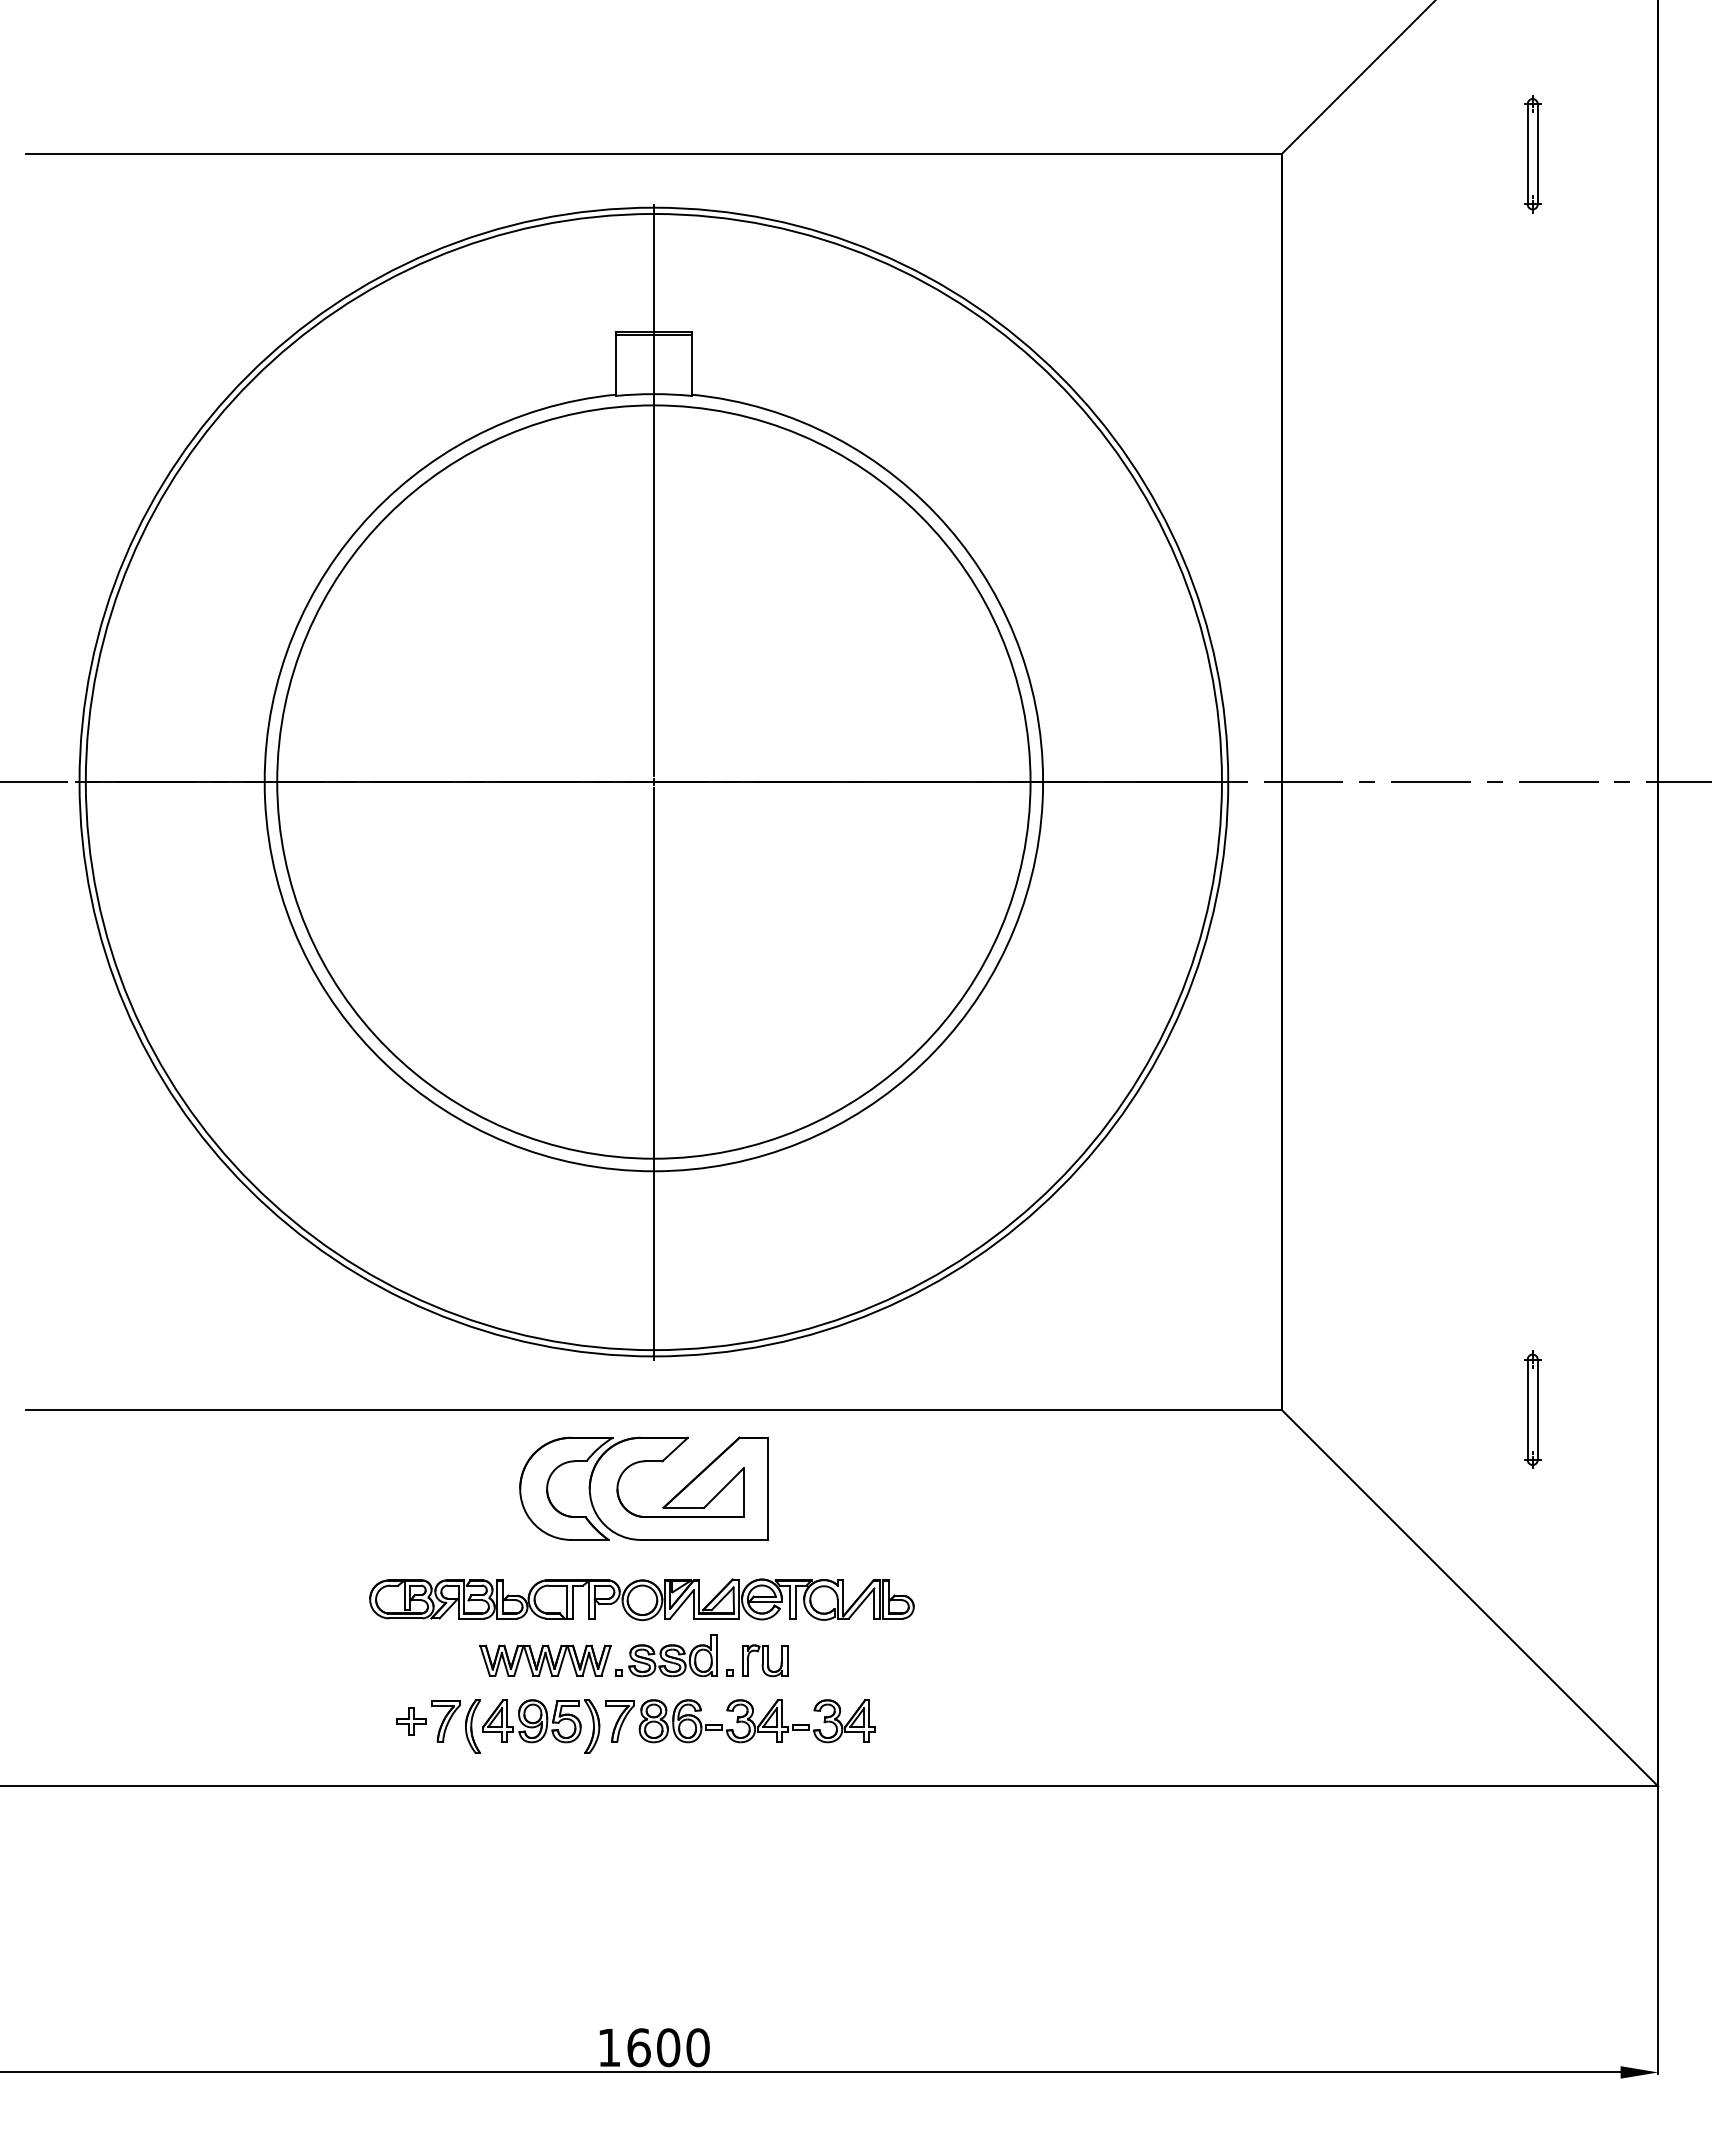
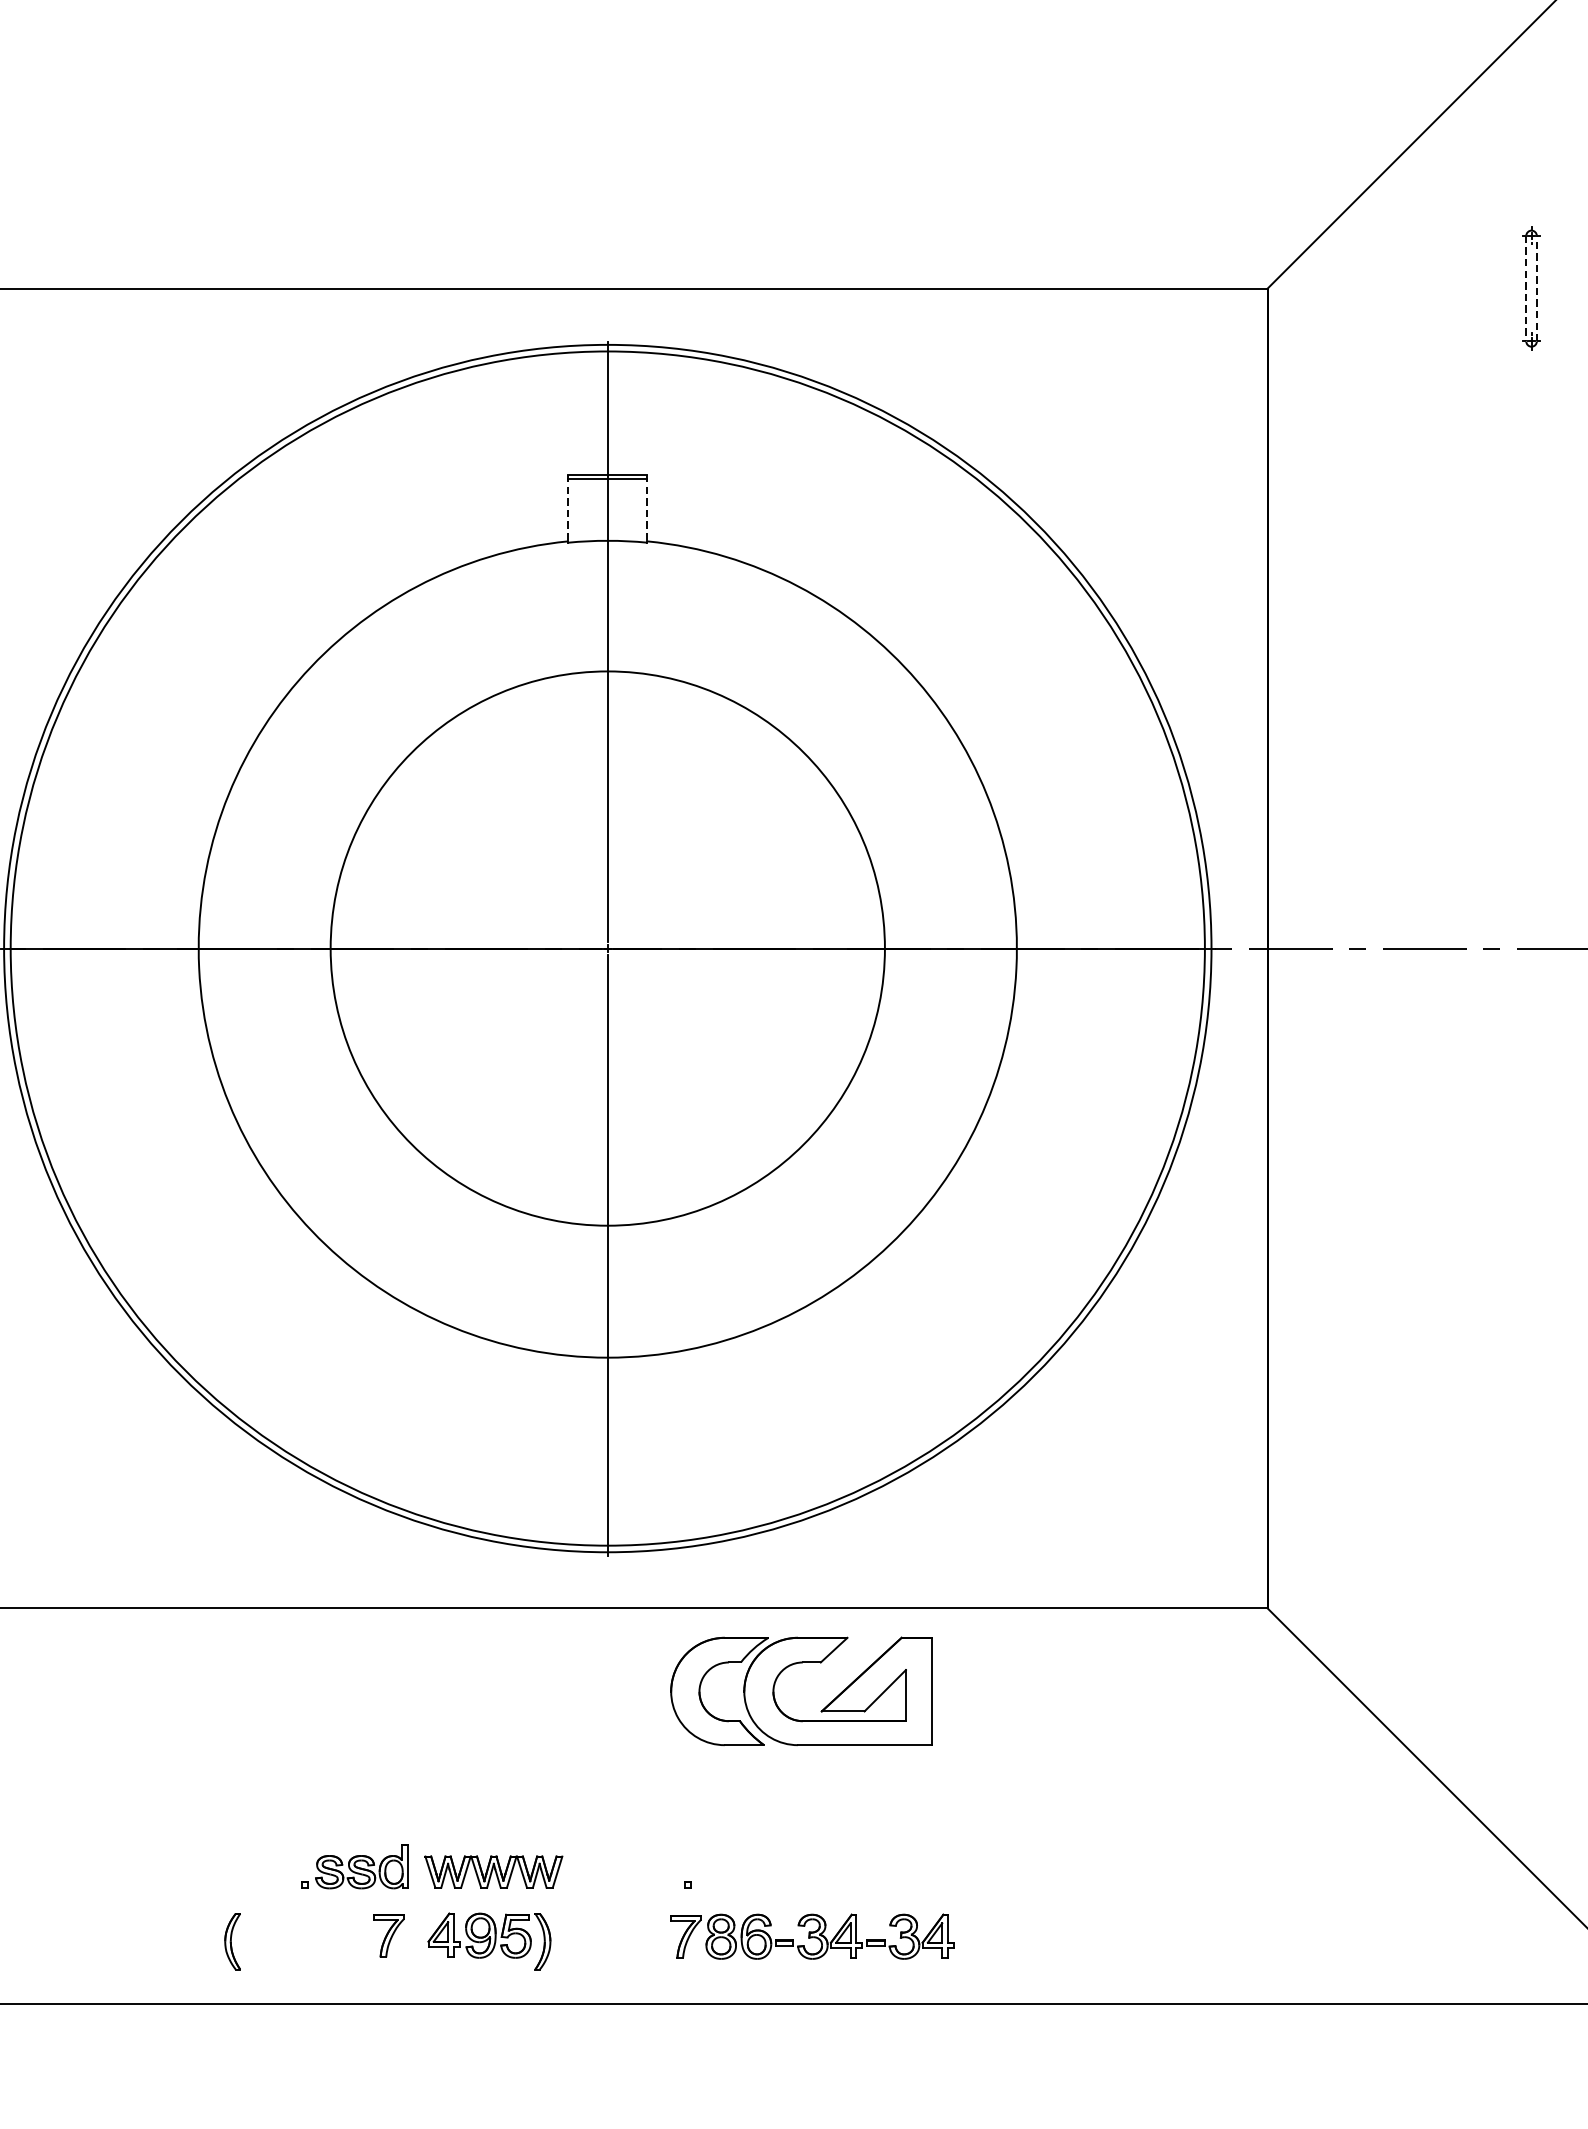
line: (1537, 153) -> (1536, 287), solid -> dashed
line: (1527, 154) -> (1526, 288), solid -> dashed
line: (616, 363) -> (568, 508), solid -> dashed
line: (691, 363) -> (647, 508), solid -> dashed
circle: (653, 781) -> (607, 947), size x0.7
part: (1532, 1409) -> (1531, 1608), removed
part: (622, 1475) -> (778, 1677), moved
part: (641, 1599) -> (594, 1807), removed
part: (666, 1655) -> (355, 1866), moved
part: (765, 1660) -> (725, 1871), removed
part: (411, 1721) -> (353, 1936), removed
part: (740, 1721) -> (812, 1937), moved
part: (472, 1726) -> (232, 1941), moved

